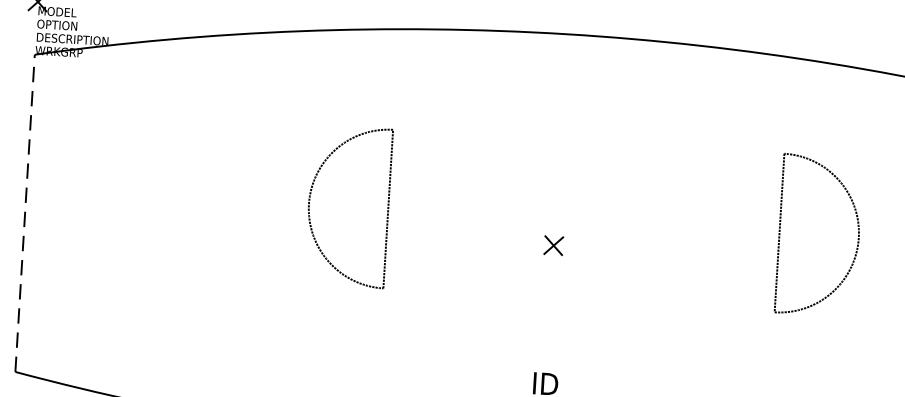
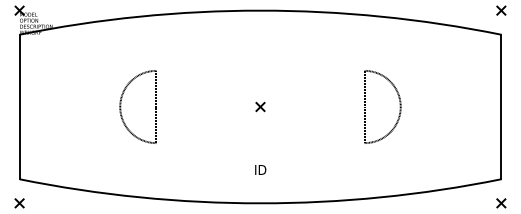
part: (311, 203) -> (121, 106), moved
line: (24, 212) -> (19, 106), dashed -> solid
part: (856, 236) -> (399, 106), moved

